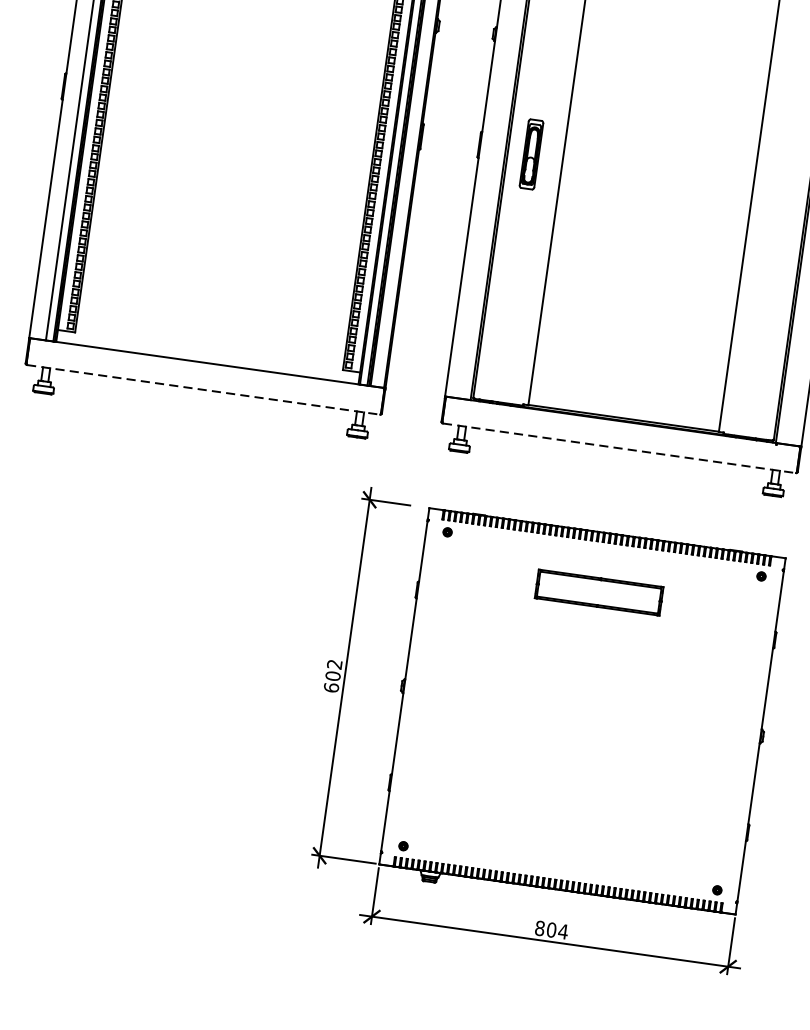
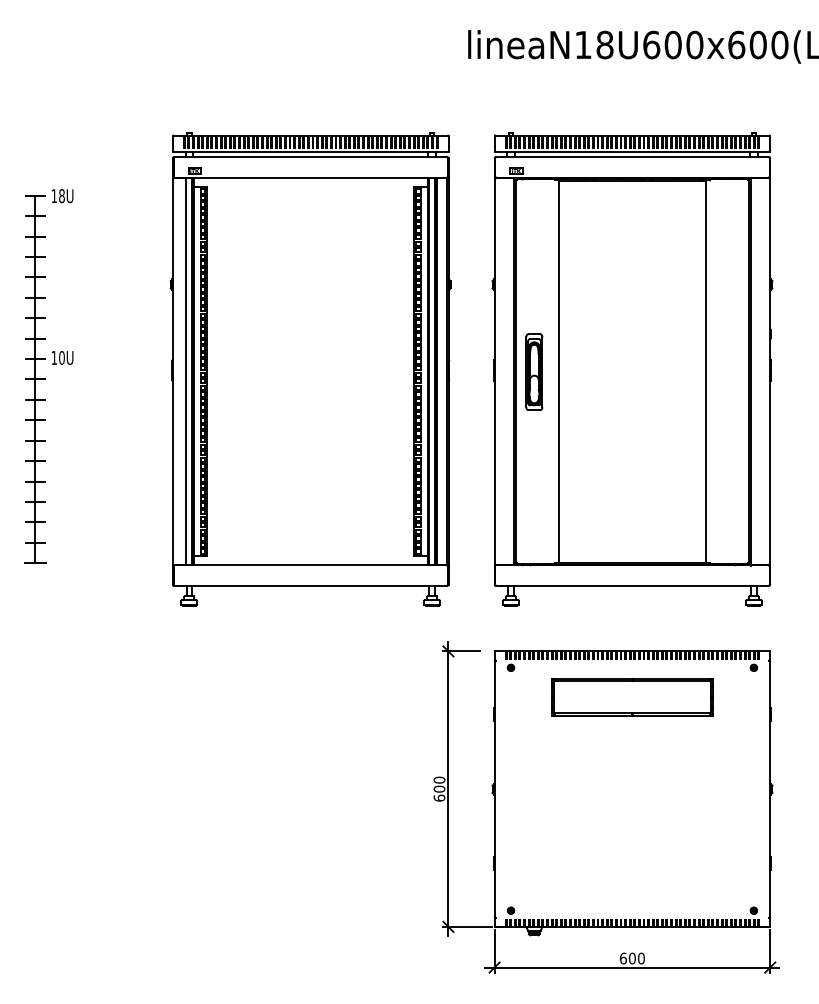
part: (531, 153) -> (534, 371), size x1.43
line: (203, 389) -> (310, 585), dashed -> solid
line: (619, 447) -> (632, 585), dashed -> solid
part: (599, 592) -> (632, 697), size x1.67
text: (334, 663) -> (439, 779), 602 -> 600
text: (551, 930) -> (632, 958), 804 -> 600

